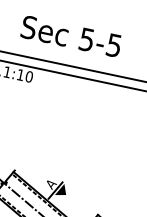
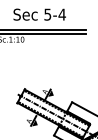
text: (112, 44) -> (61, 14), 5-5 -> 5-4

